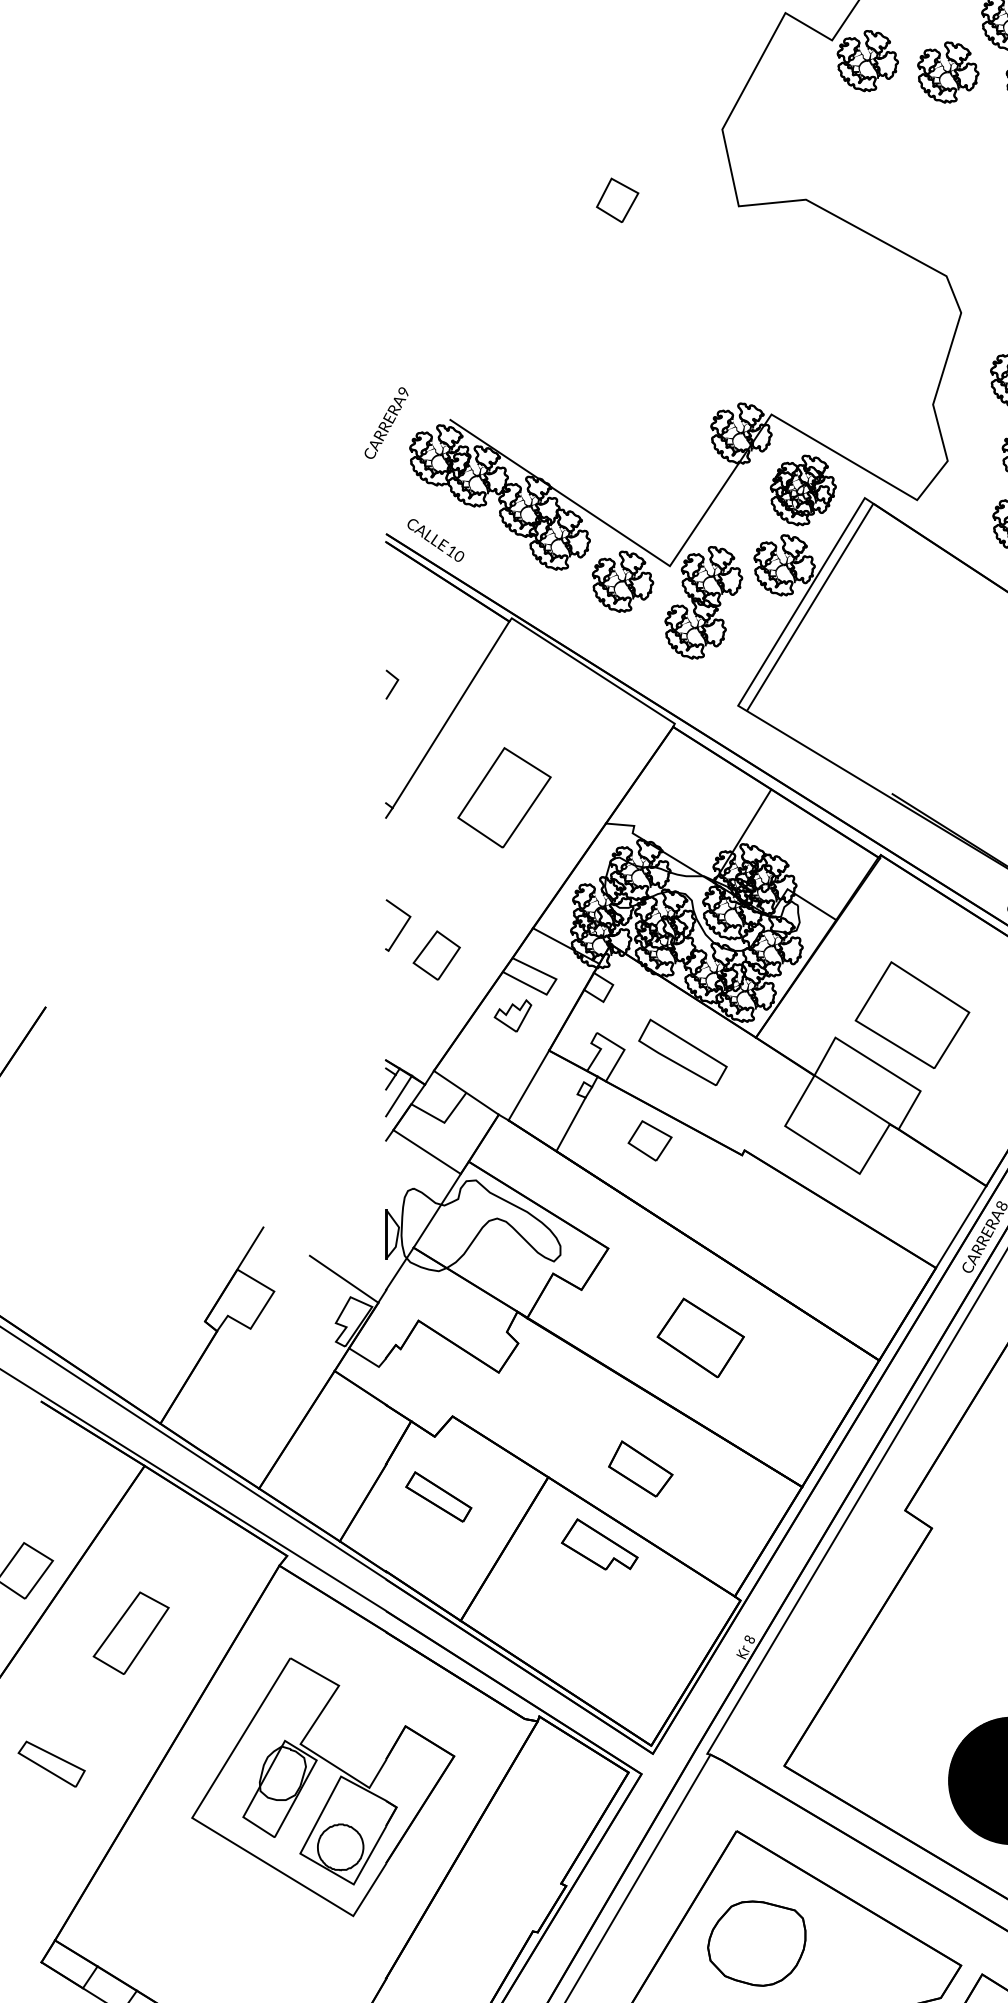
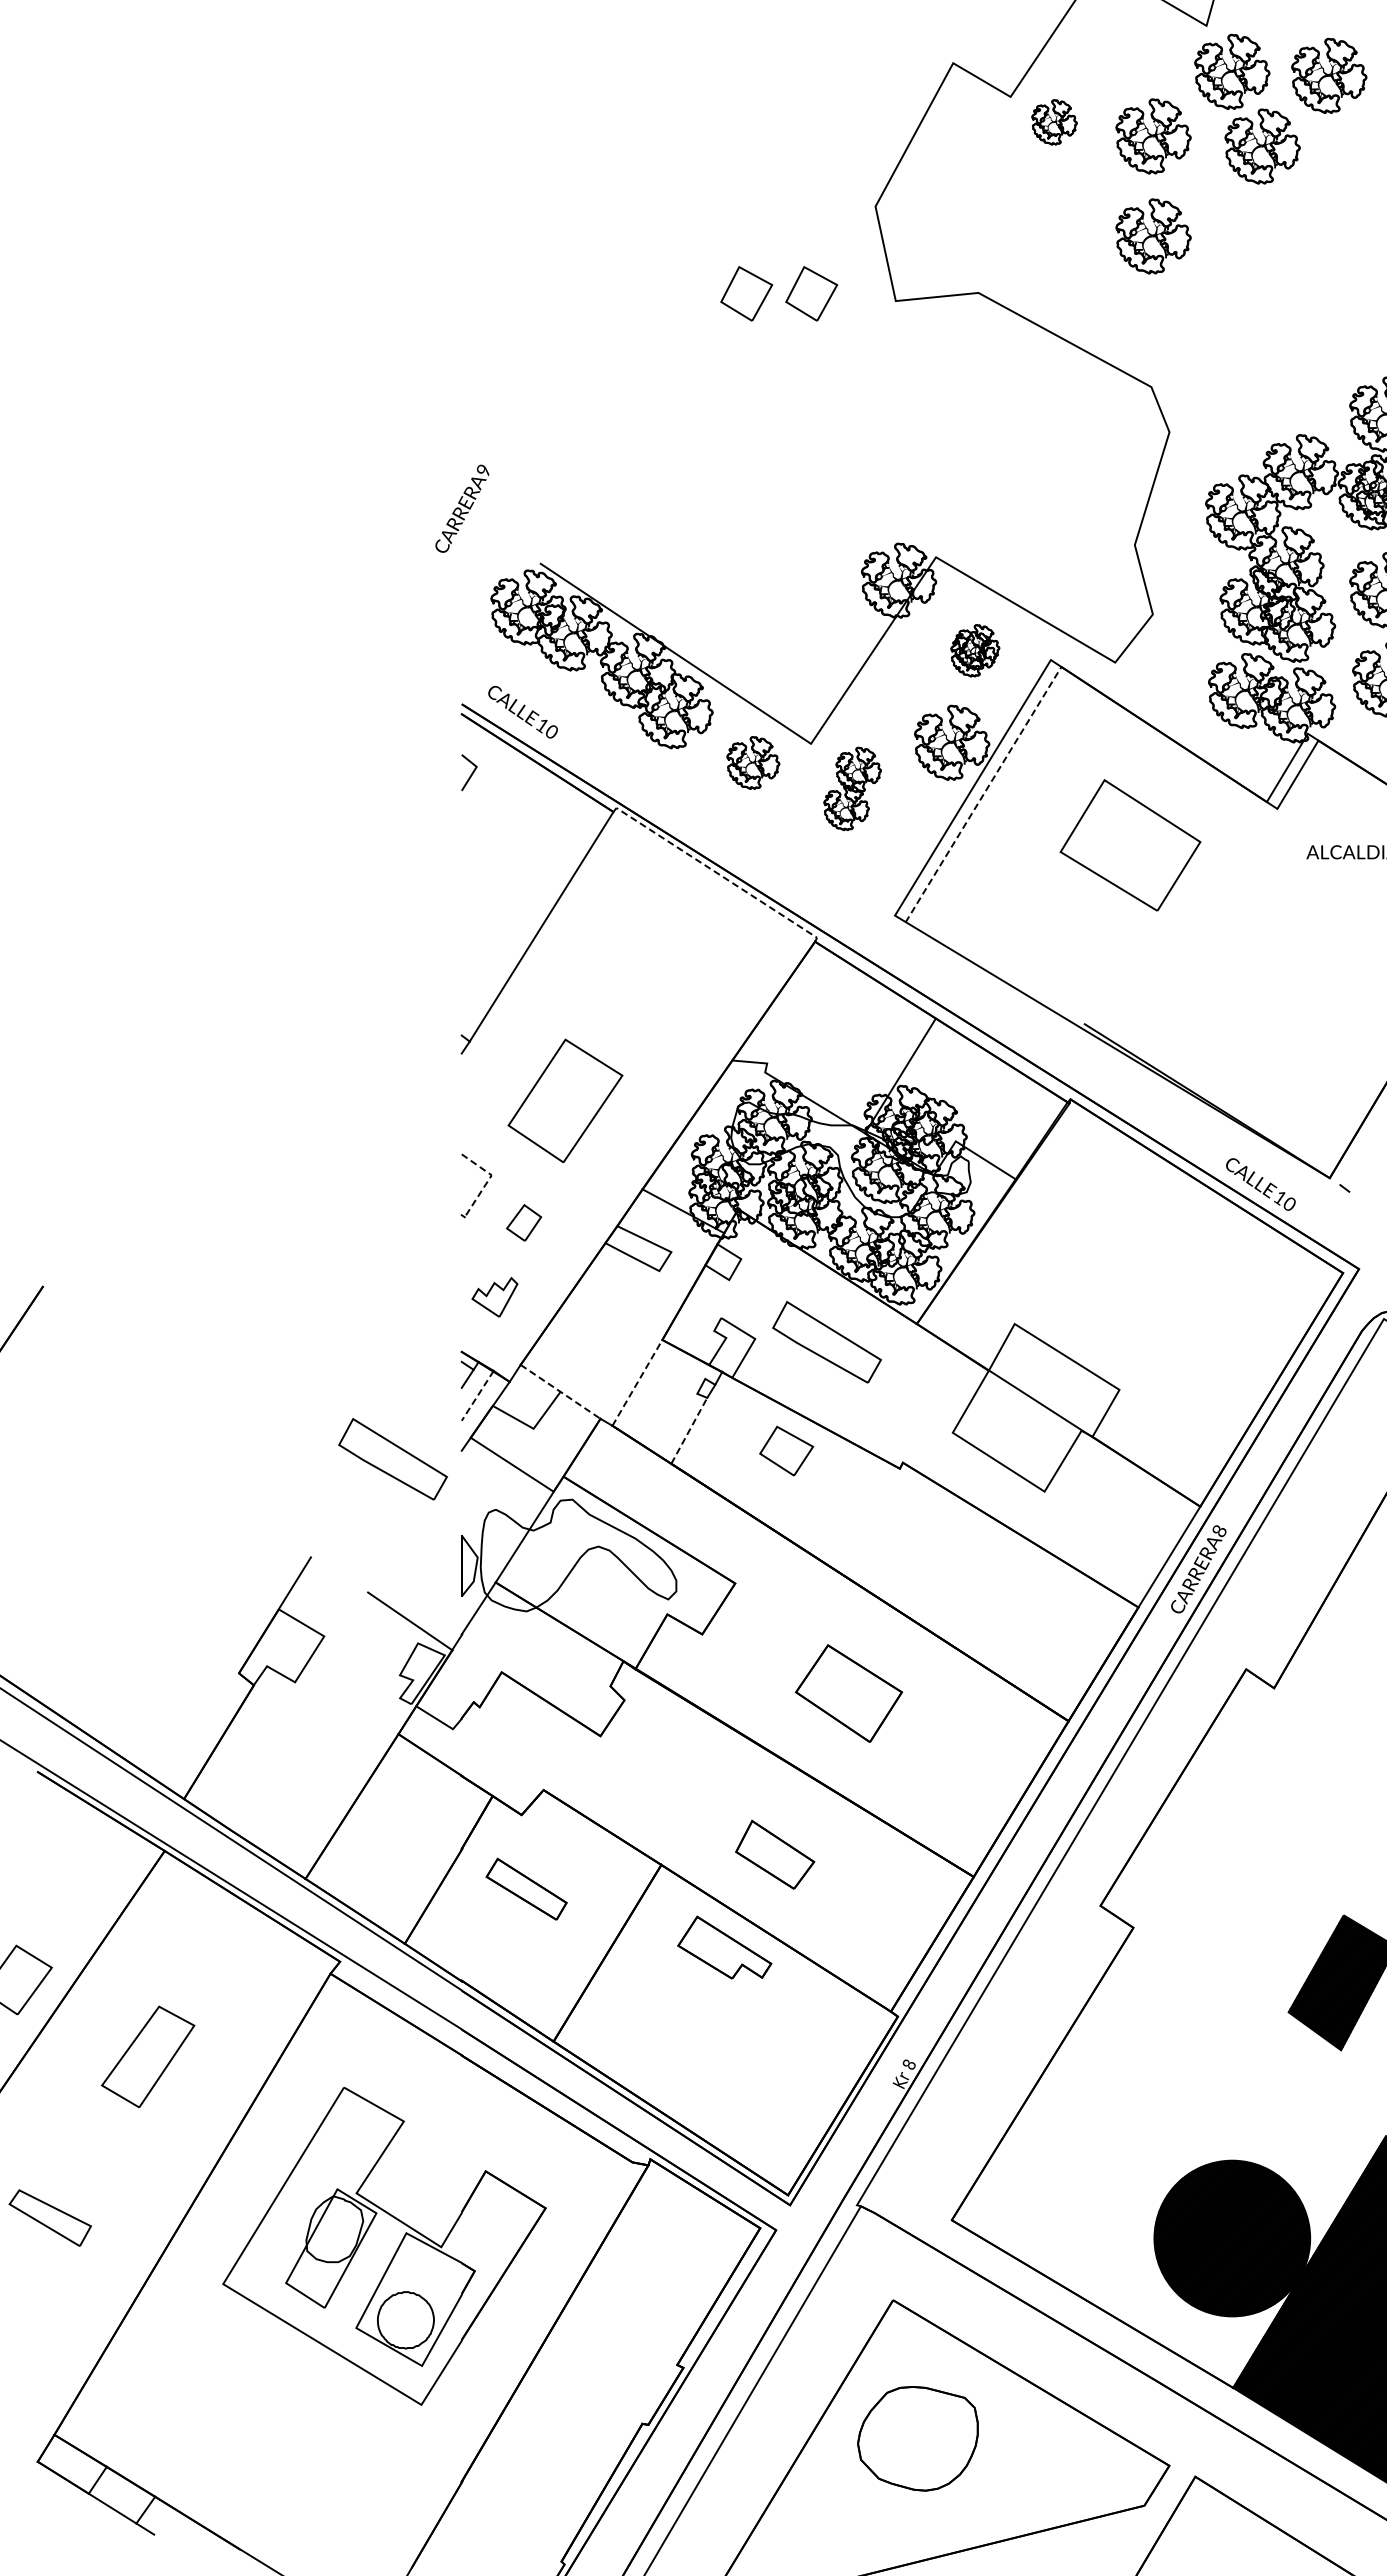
part: (867, 61) -> (1054, 122), size x0.6
part: (948, 153) -> (1153, 236), added
part: (670, 200) -> (811, 293), added
text: (386, 422) -> (462, 508), moved
part: (803, 490) -> (975, 650), size x0.6
part: (623, 581) -> (753, 762), size x0.7
part: (703, 602) -> (852, 788), size x0.6
line: (810, 607) -> (983, 794), solid -> dashed
line: (593, 671) -> (717, 873), solid -> dashed
line: (393, 685) -> (471, 773), moved
part: (504, 797) -> (565, 1100), moved
line: (407, 921) -> (488, 1180), solid -> dashed
part: (436, 955) -> (523, 1222), size x0.6
part: (512, 1015) -> (494, 1296), moved
part: (912, 1015) -> (1130, 845), moved
line: (528, 1085) -> (637, 1382), solid -> dashed
line: (467, 1093) -> (561, 1392), solid -> dashed
line: (398, 1095) -> (477, 1395), solid -> dashed
line: (571, 1124) -> (689, 1430), solid -> dashed
part: (329, 1147) -> (392, 1459), added

